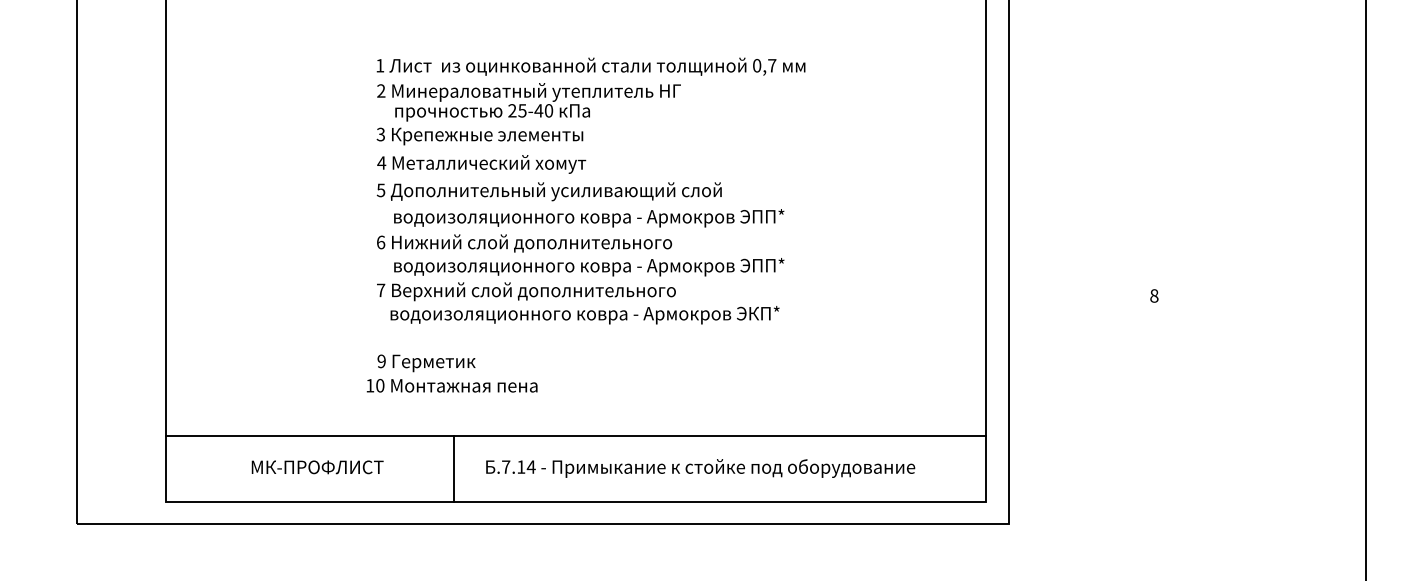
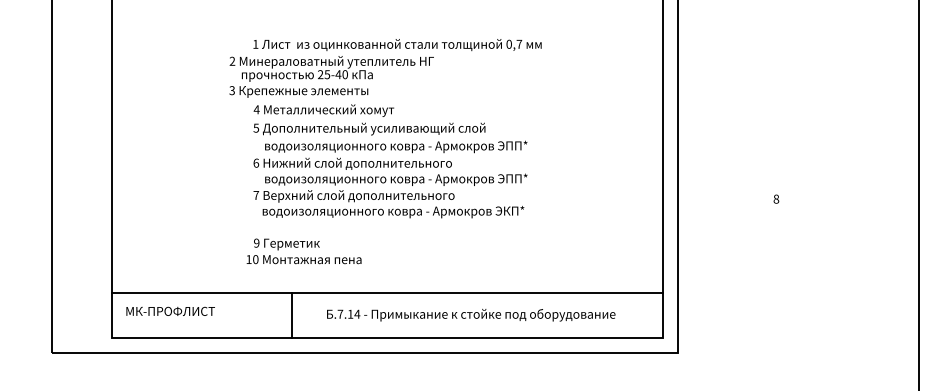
text: (528, 113) -> (331, 76), moved
text: (317, 465) -> (170, 310), moved
line: (454, 468) -> (292, 315), moved

